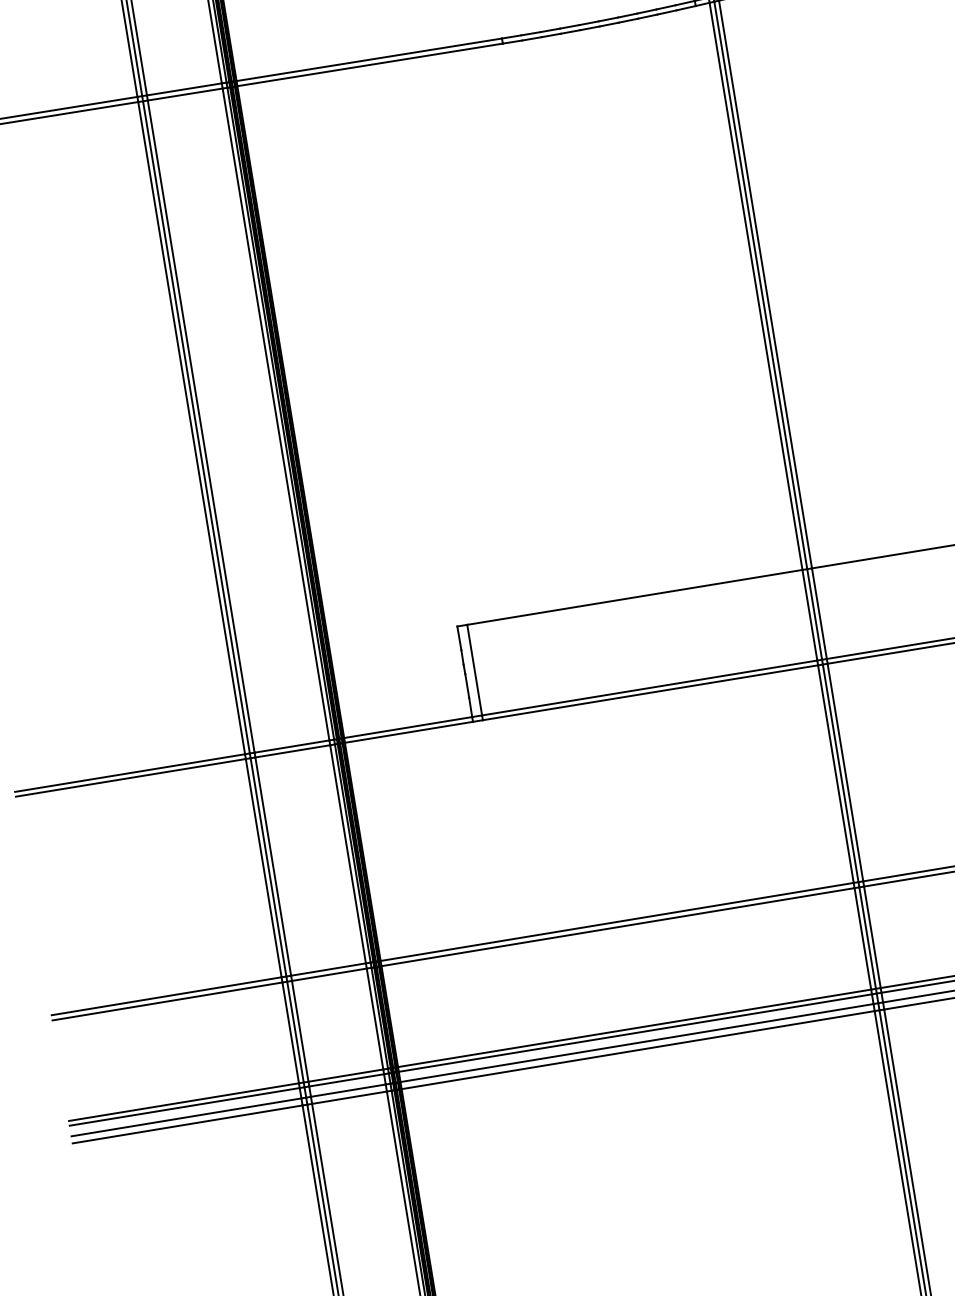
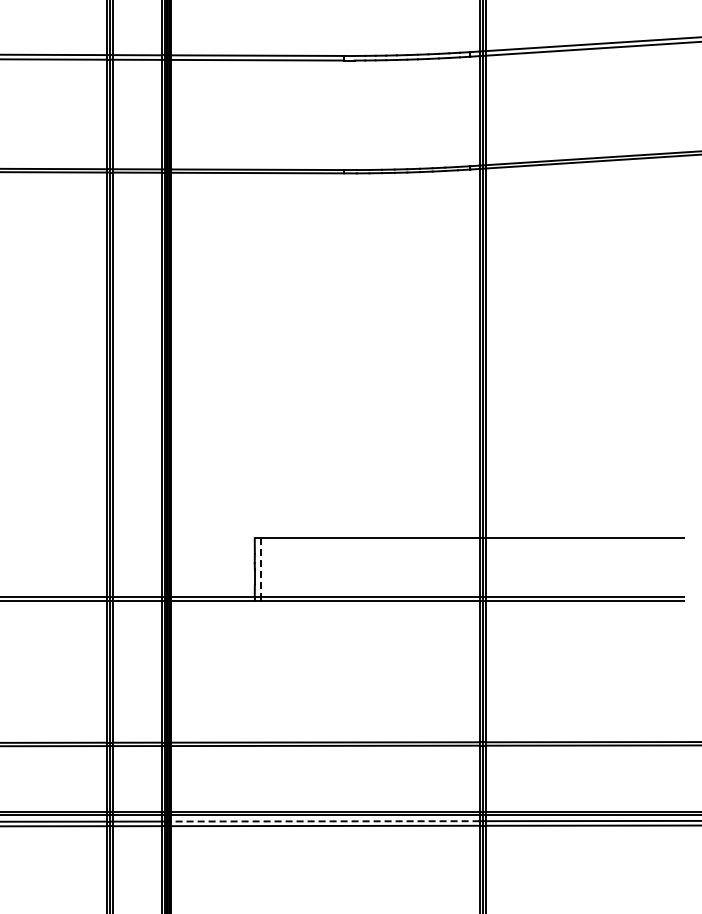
line: (475, 669) -> (261, 567), solid -> dashed
line: (635, 1043) -> (324, 821), solid -> dashed

